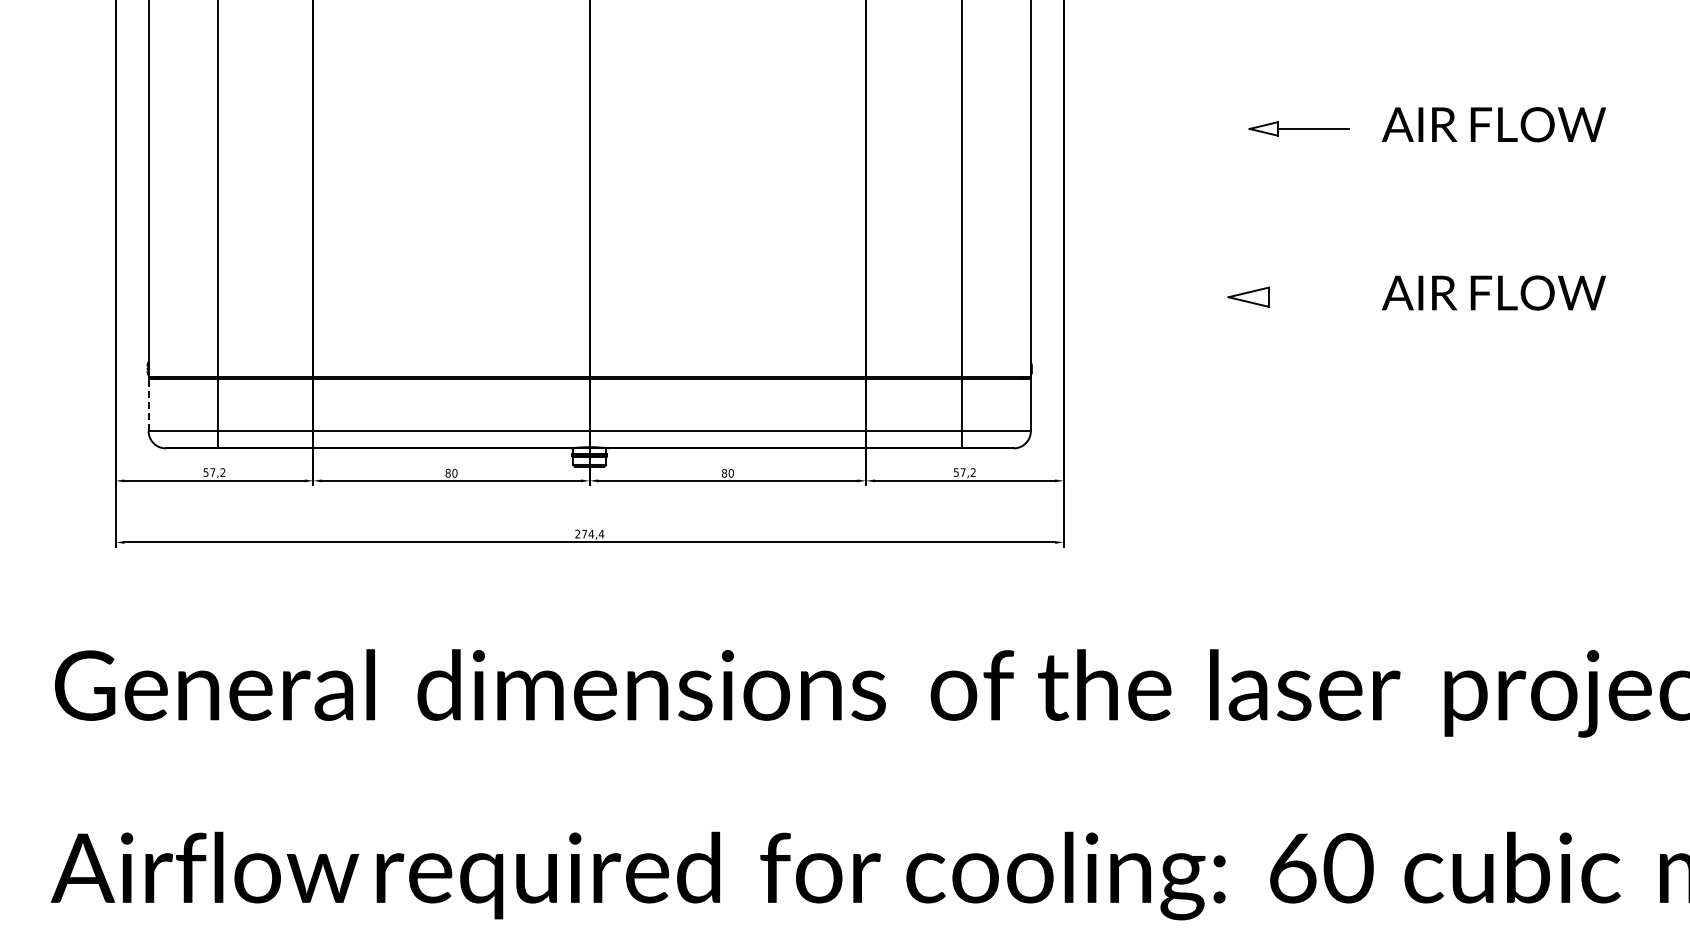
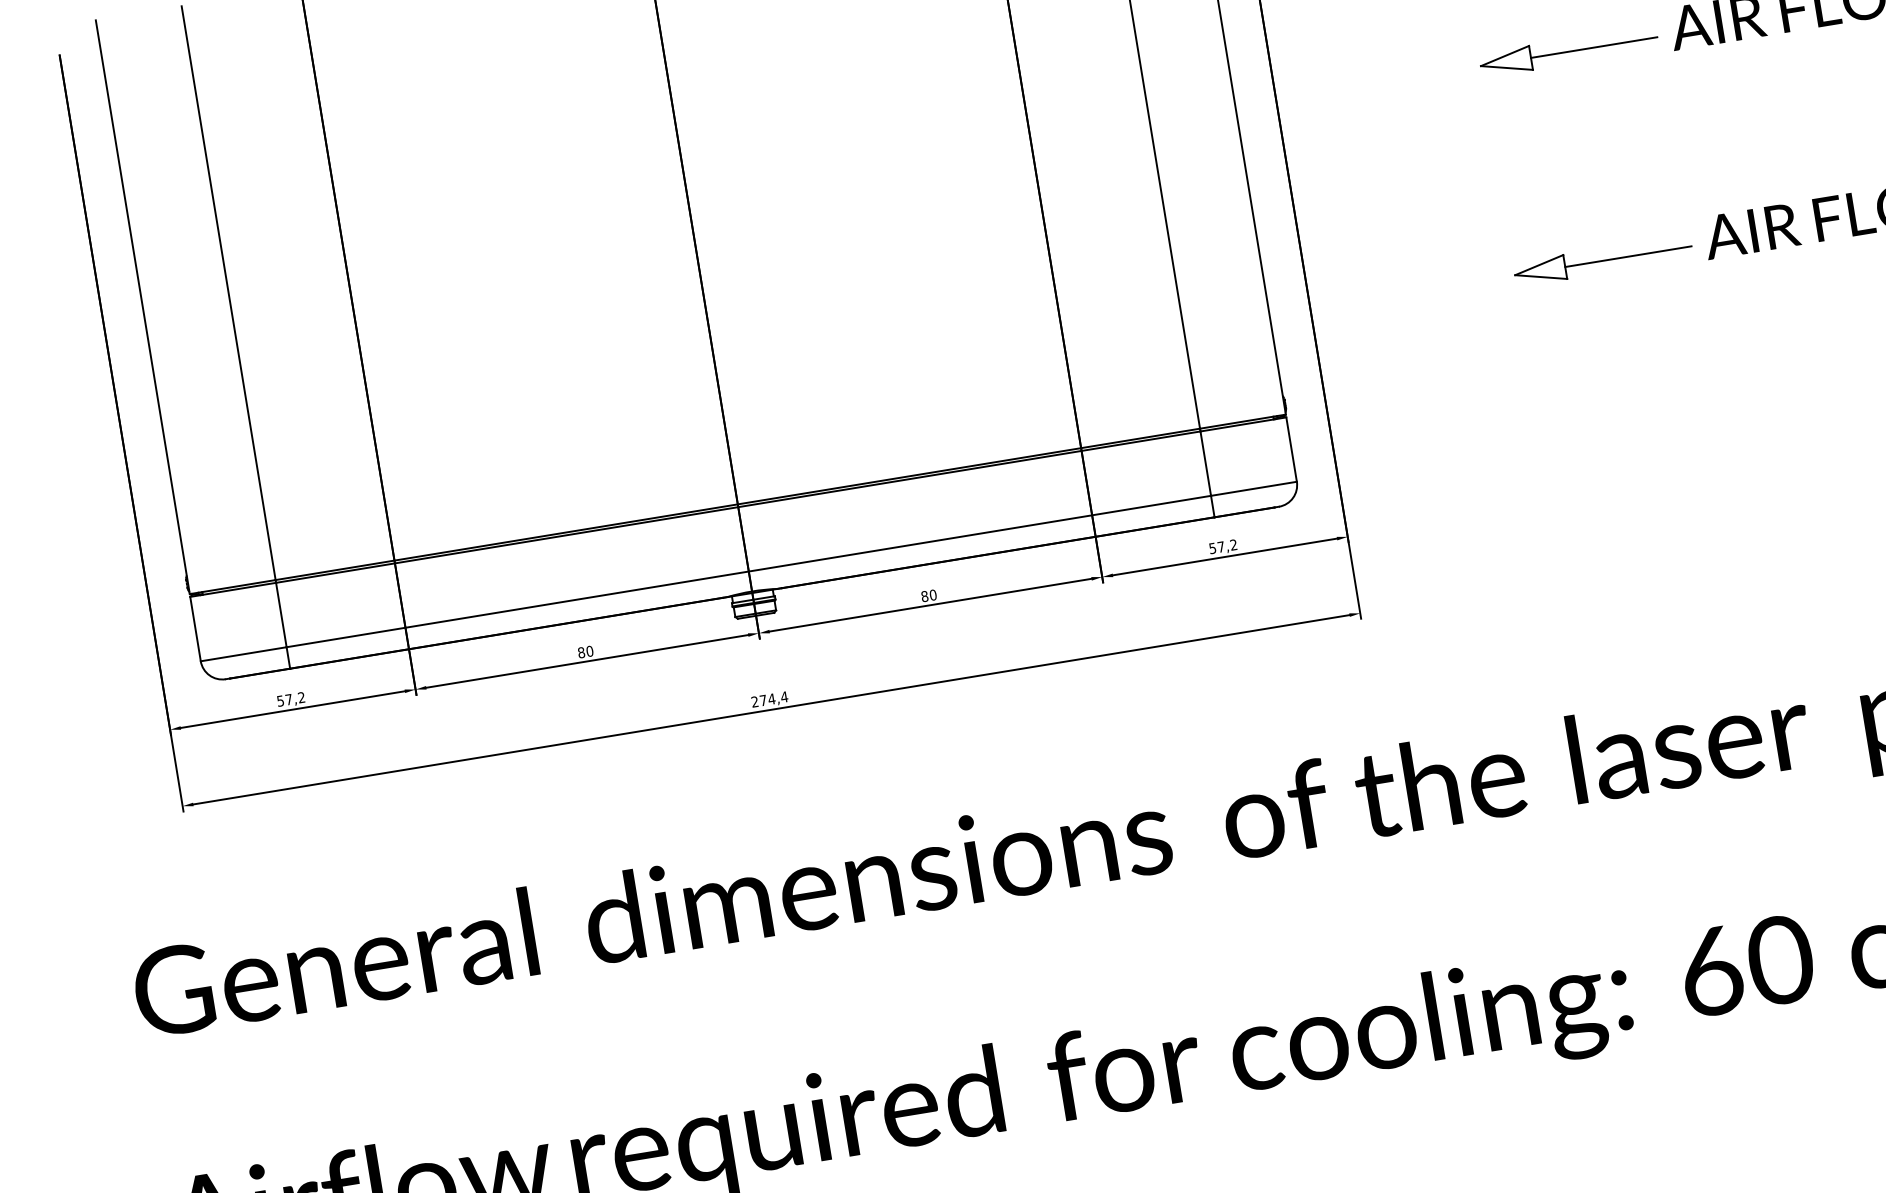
part: (1298, 128) -> (1567, 51), size x1.43
line: (1319, 297) -> (1628, 257), added
line: (148, 405) -> (195, 629), dashed -> solid

